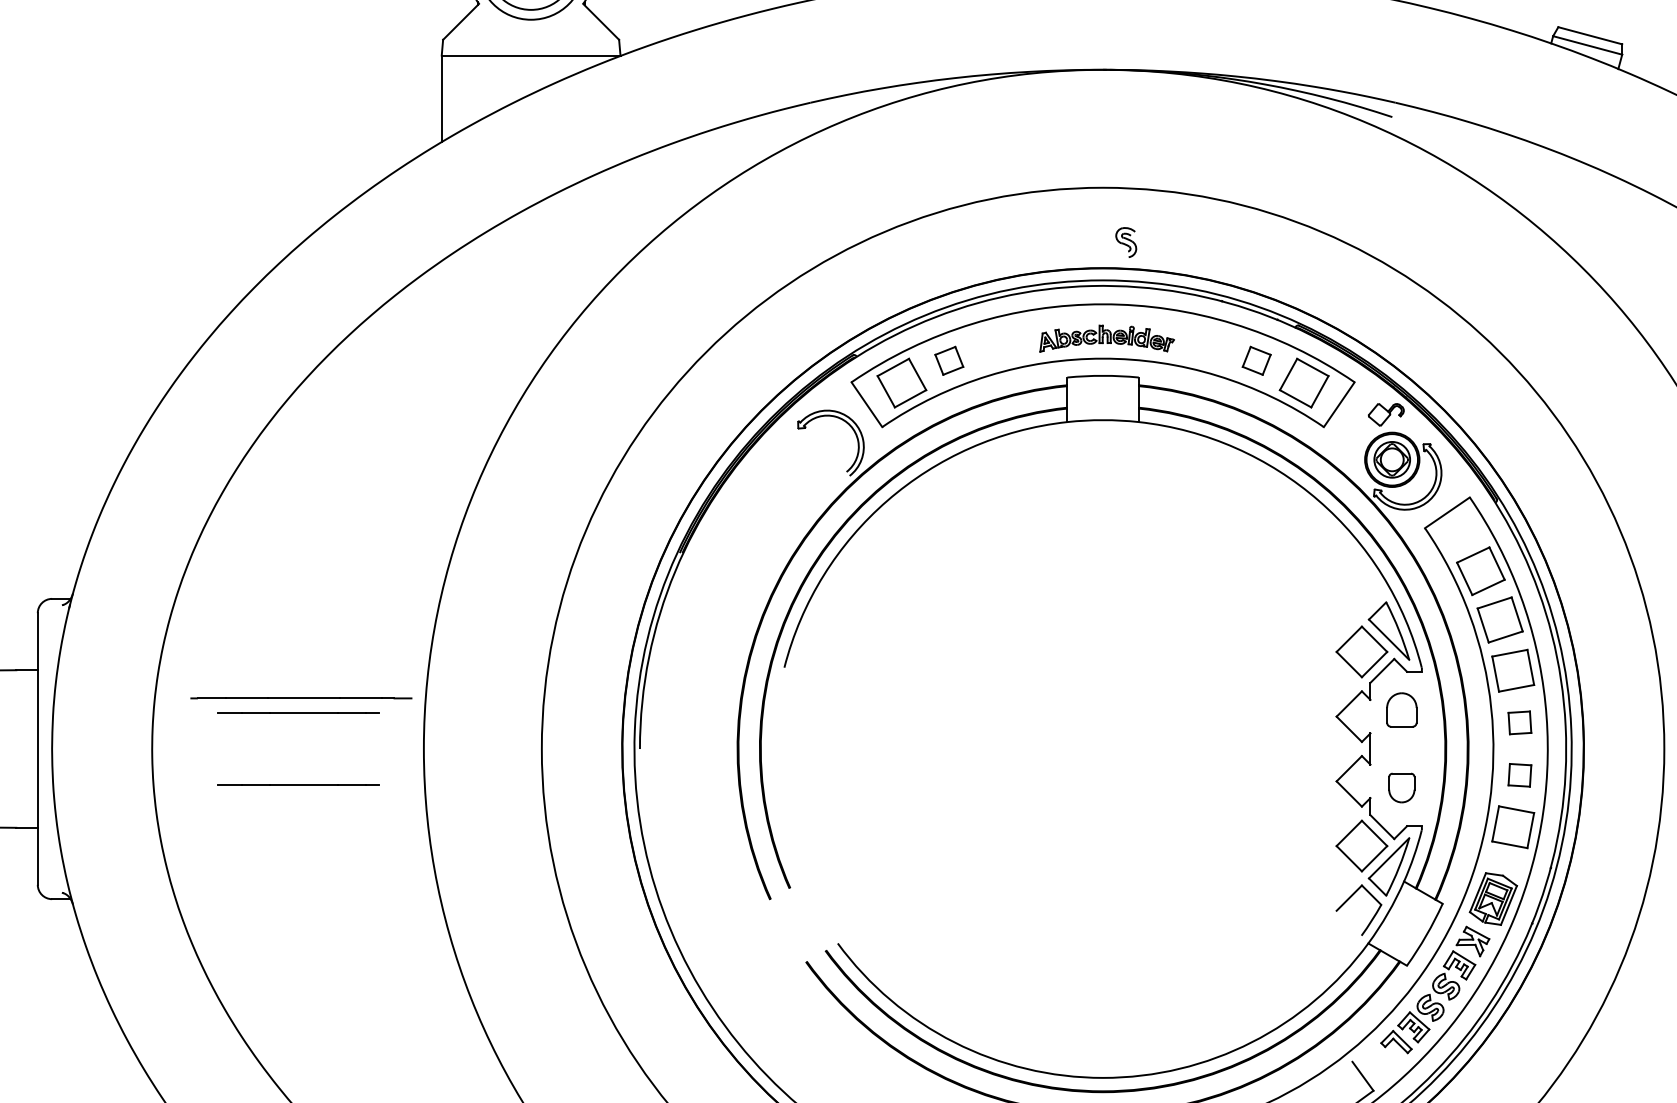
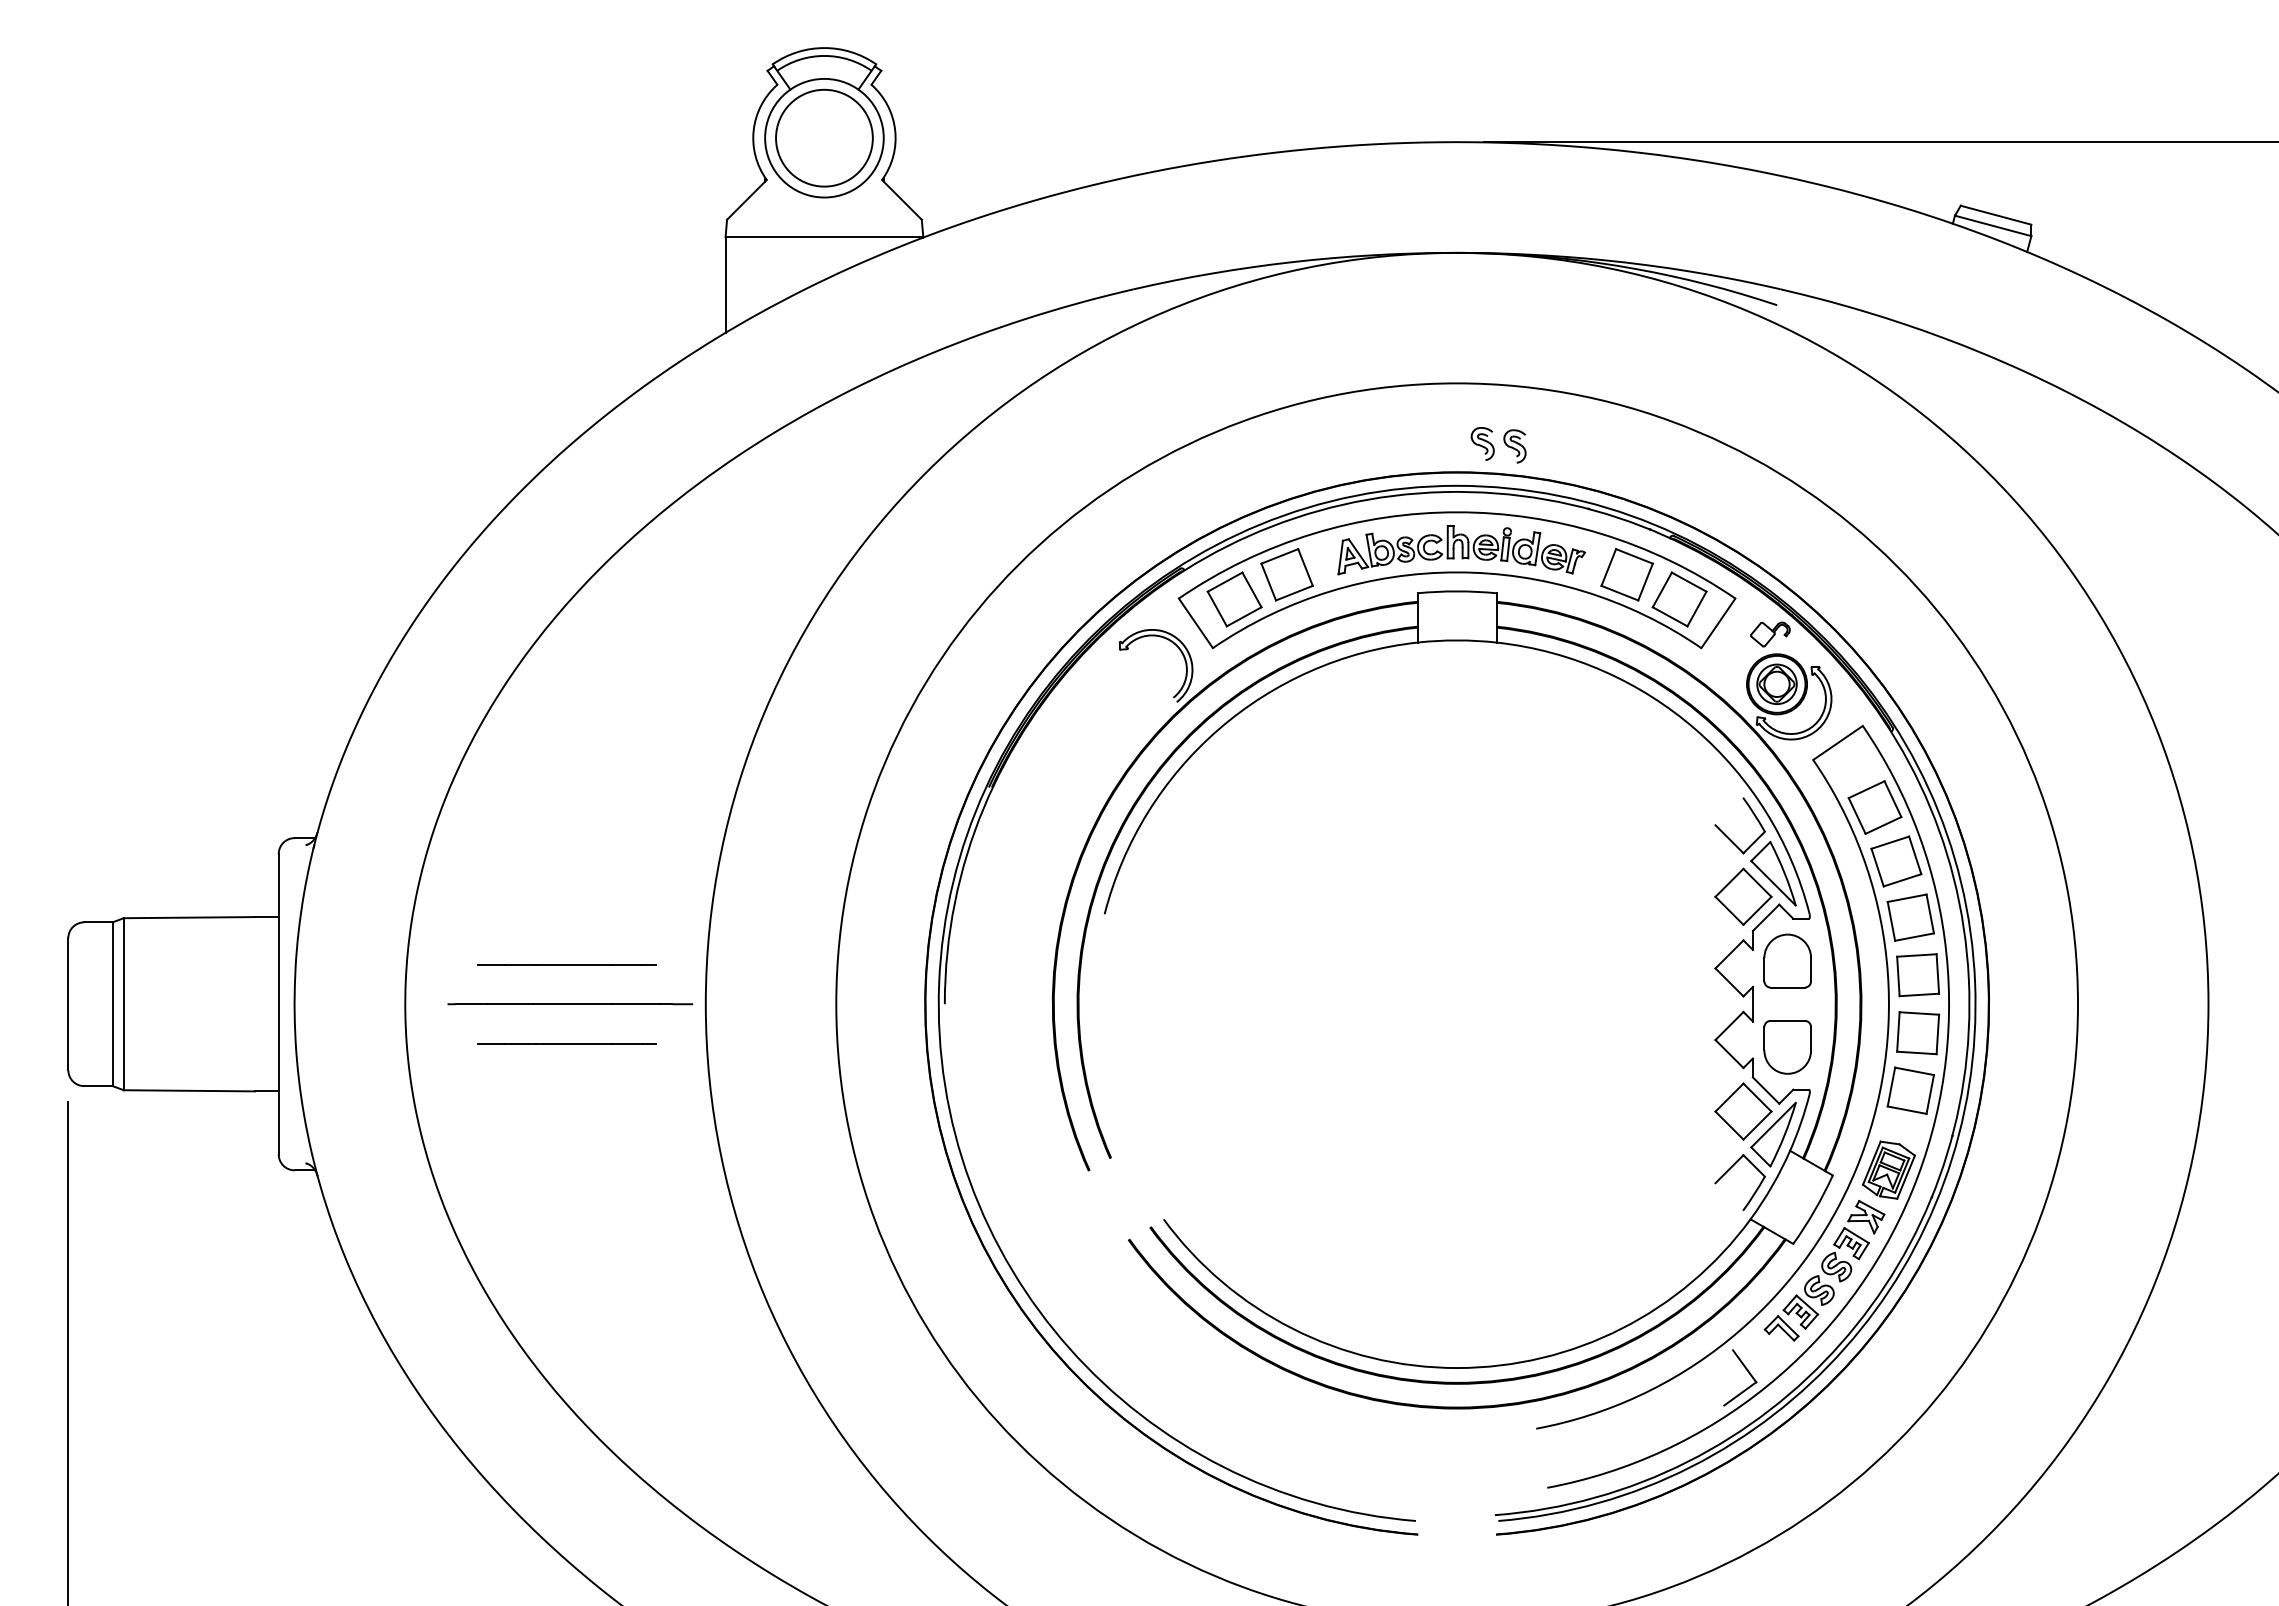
part: (1154, 244) -> (1514, 446), added
part: (1107, 338) -> (1461, 550), size x1.67
part: (948, 360) -> (1286, 574), size x1.67
part: (1256, 360) -> (1626, 574), size x1.67
part: (1348, 597) -> (1728, 836), added
line: (301, 698) -> (570, 1004), moved
part: (1401, 709) -> (1787, 960), size x1.43
part: (1520, 723) -> (1918, 975), size x1.67
part: (1520, 775) -> (1918, 1033), size x1.67
part: (1401, 788) -> (1787, 1047), size x1.67

